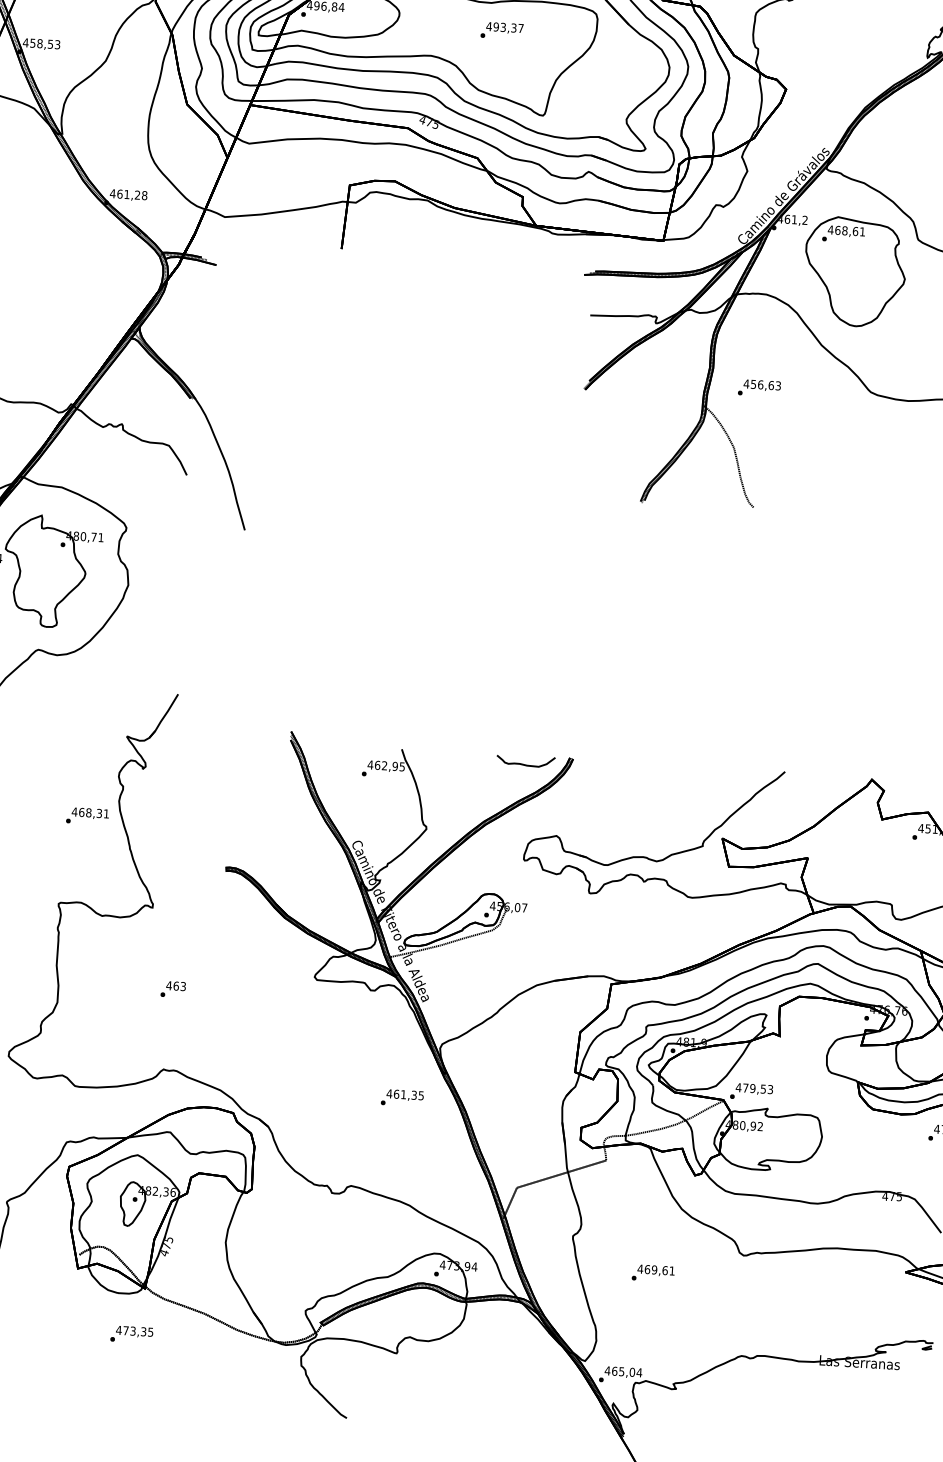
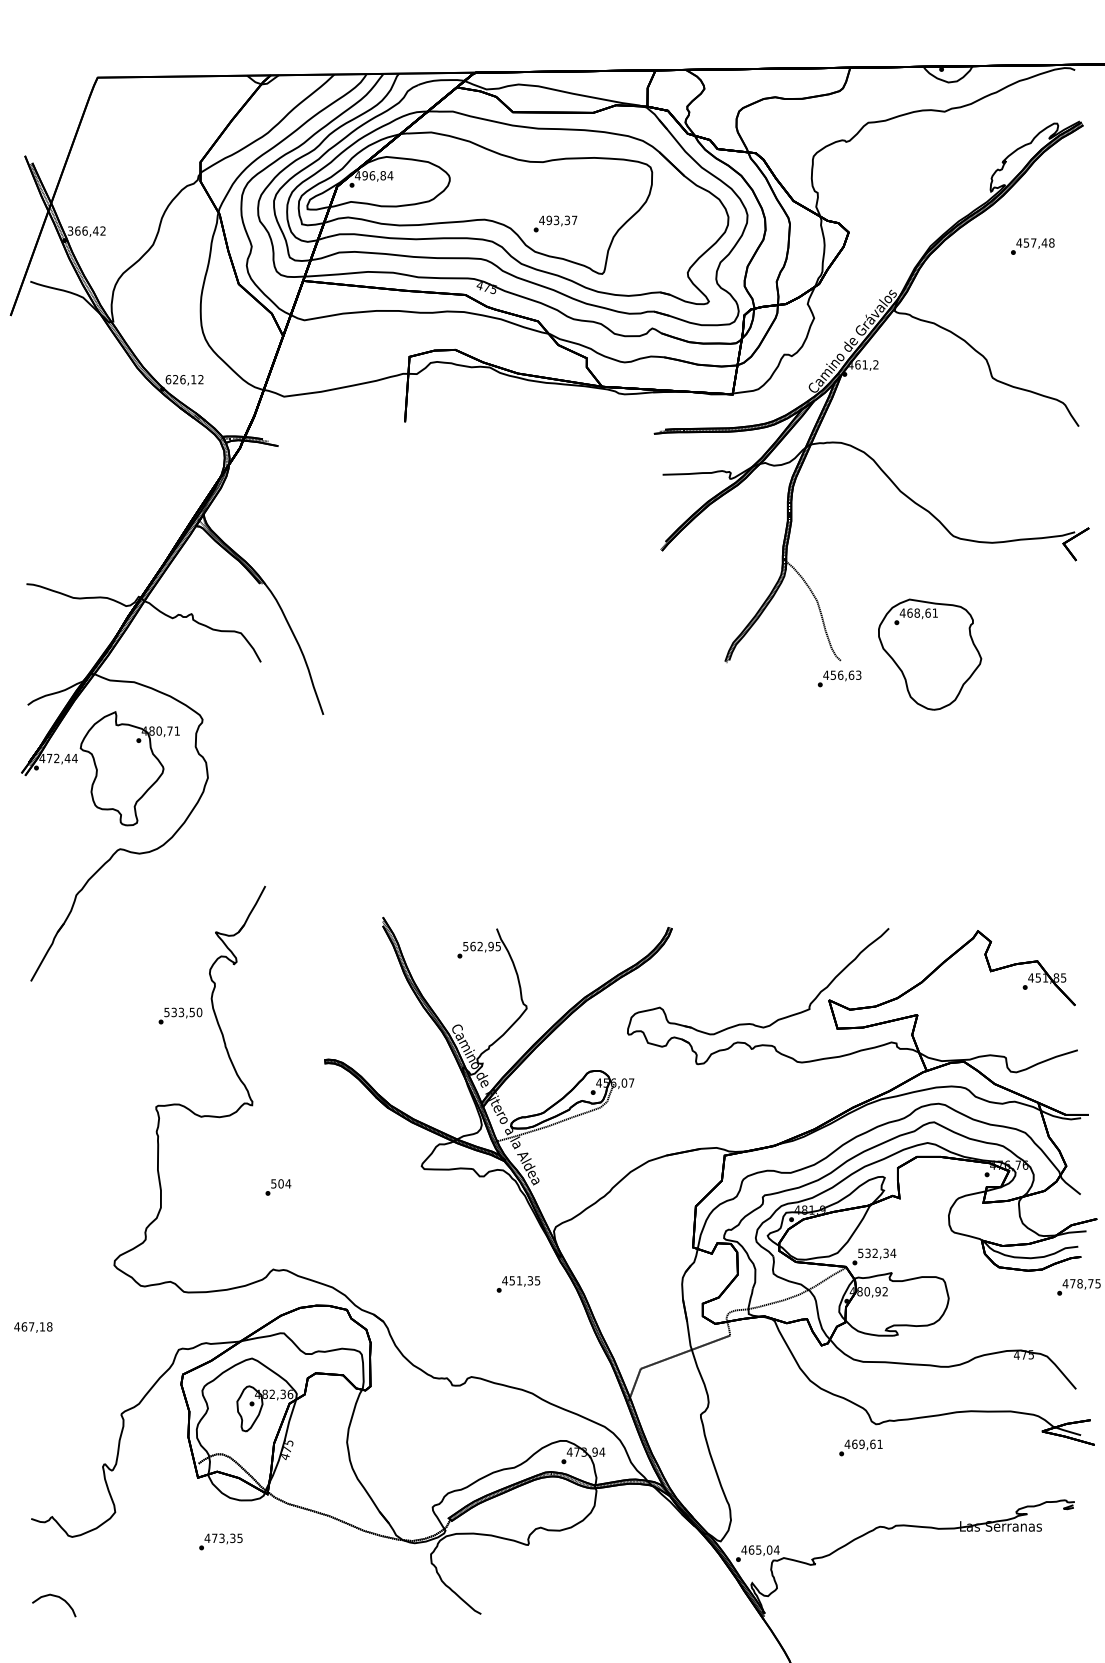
text: (502, 30) -> (555, 223), moved
text: (41, 43) -> (86, 230), 458,53 -> 366,42
text: (128, 194) -> (184, 379), 461,28 -> 626,12
part: (855, 272) -> (930, 654), moved
text: (759, 387) -> (839, 678), moved
text: (370, 764) -> (465, 946), 462,95 -> 562,95
curve: (526, 764) -> (624, 936), removed
text: (90, 813) -> (183, 1012), 468,31 -> 533,50
text: (175, 985) -> (280, 1183), 463 -> 504
text: (754, 1088) -> (876, 1253), 479,53 -> 532,34
text: (396, 1094) -> (512, 1280), 461,35 -> 451,35
text: (652, 1272) -> (860, 1447), moved
text: (131, 1334) -> (220, 1541), moved

